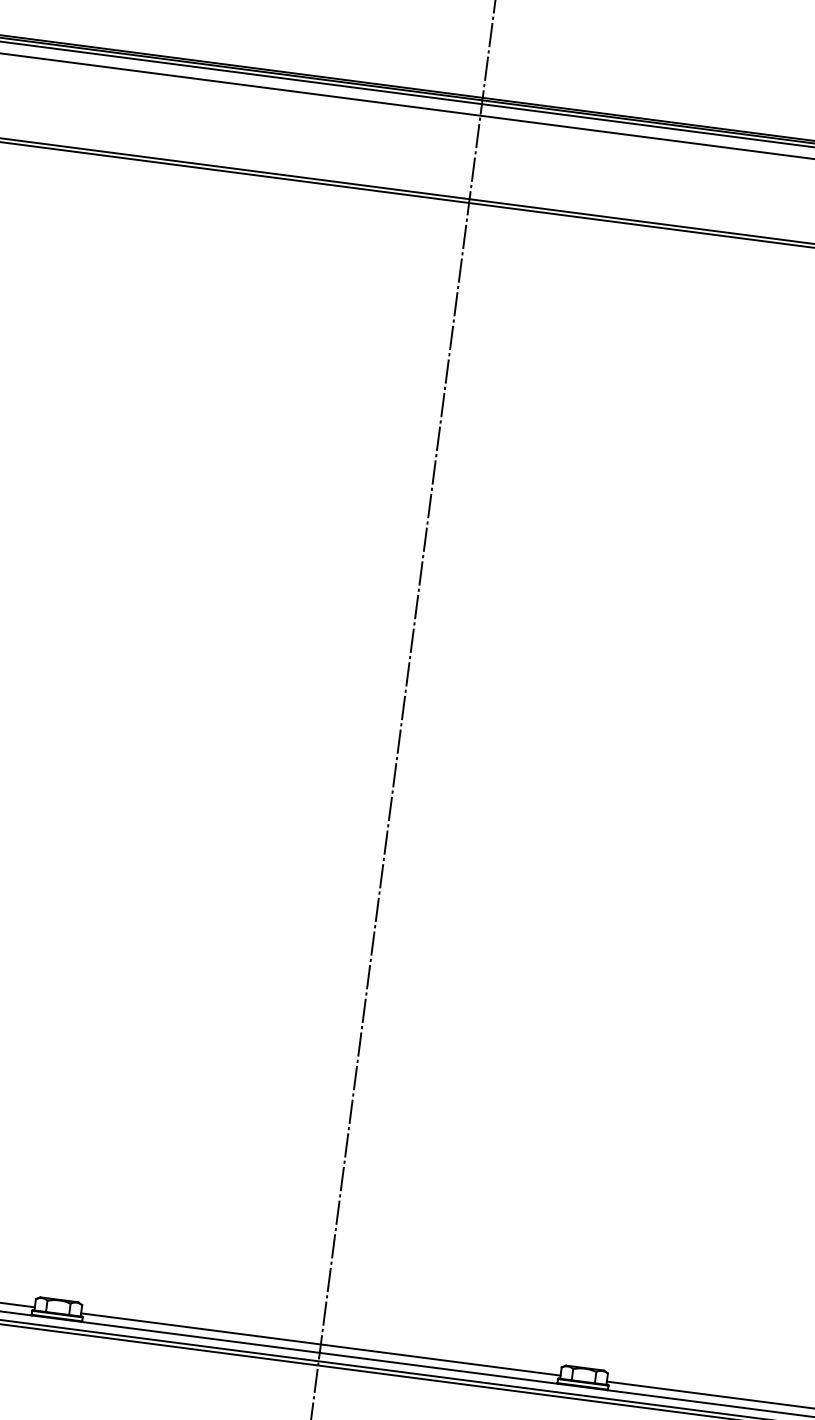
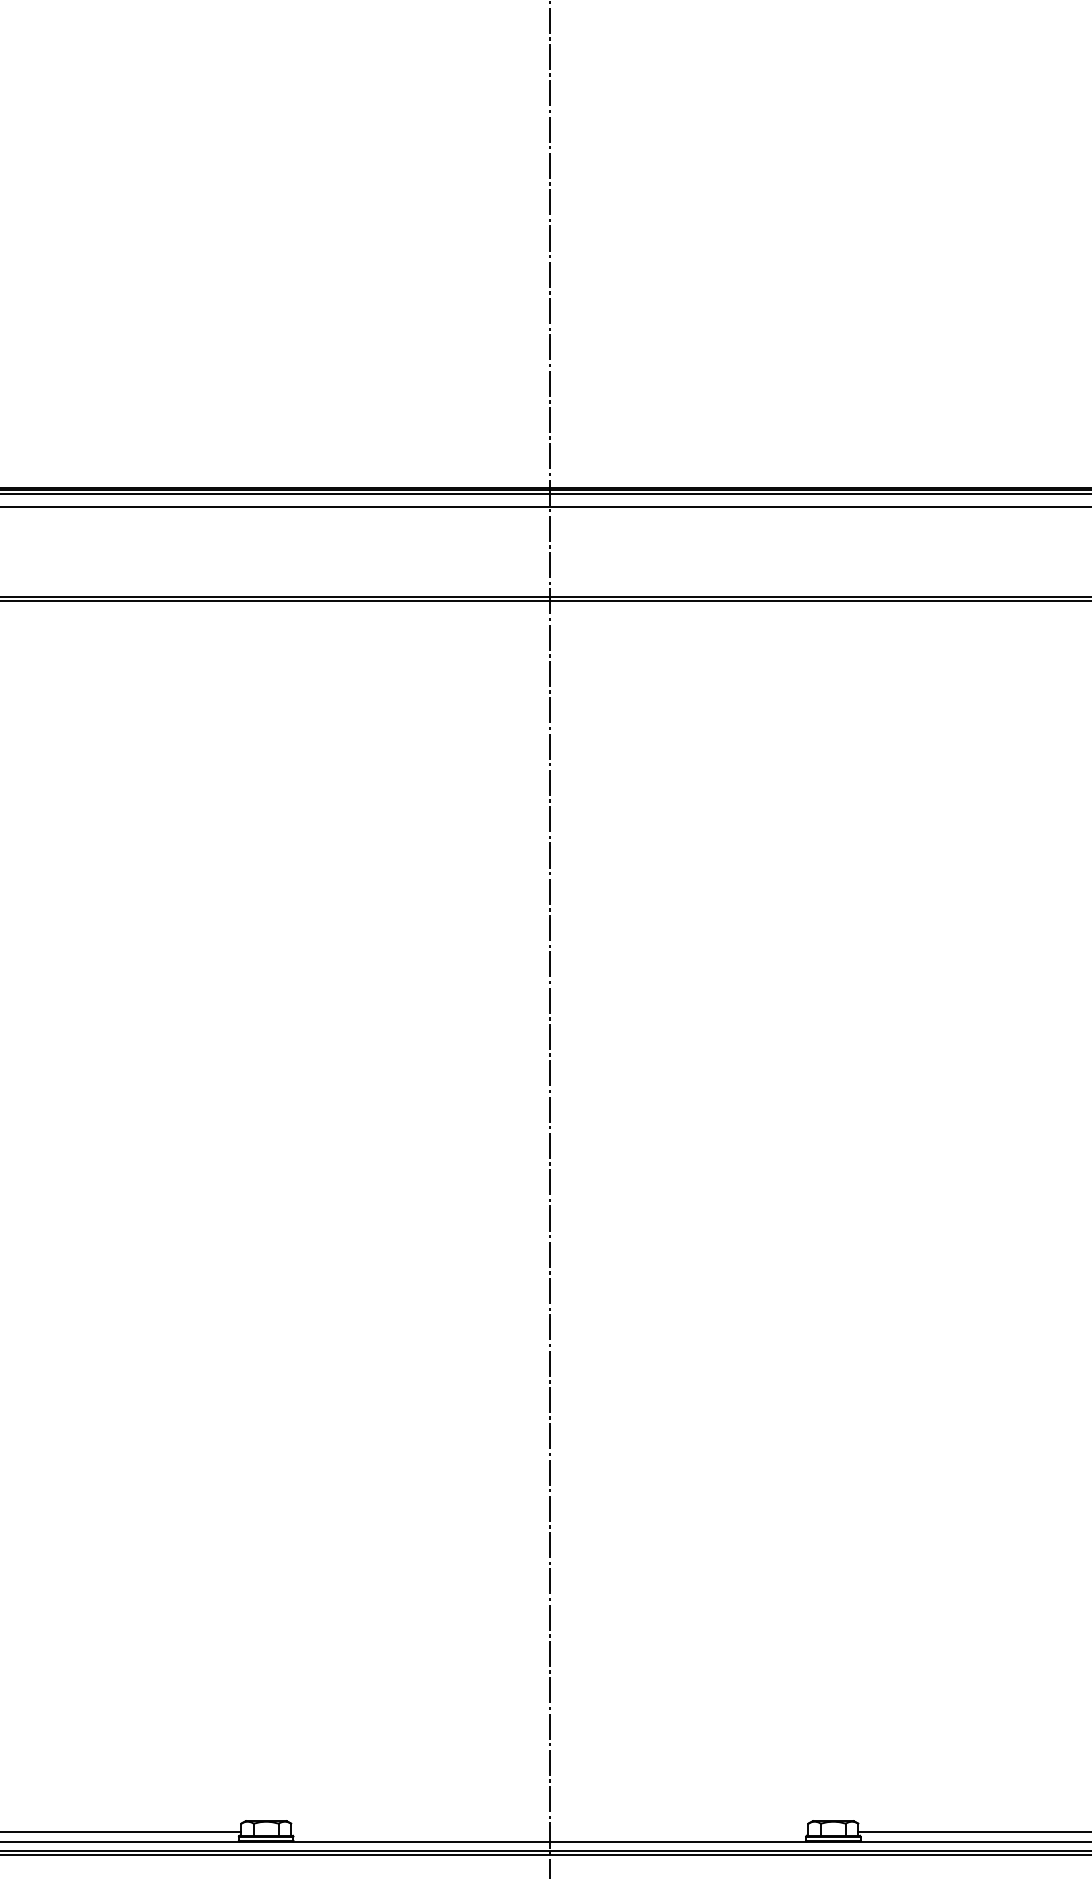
line: (320, 1344) -> (549, 1832), removed

